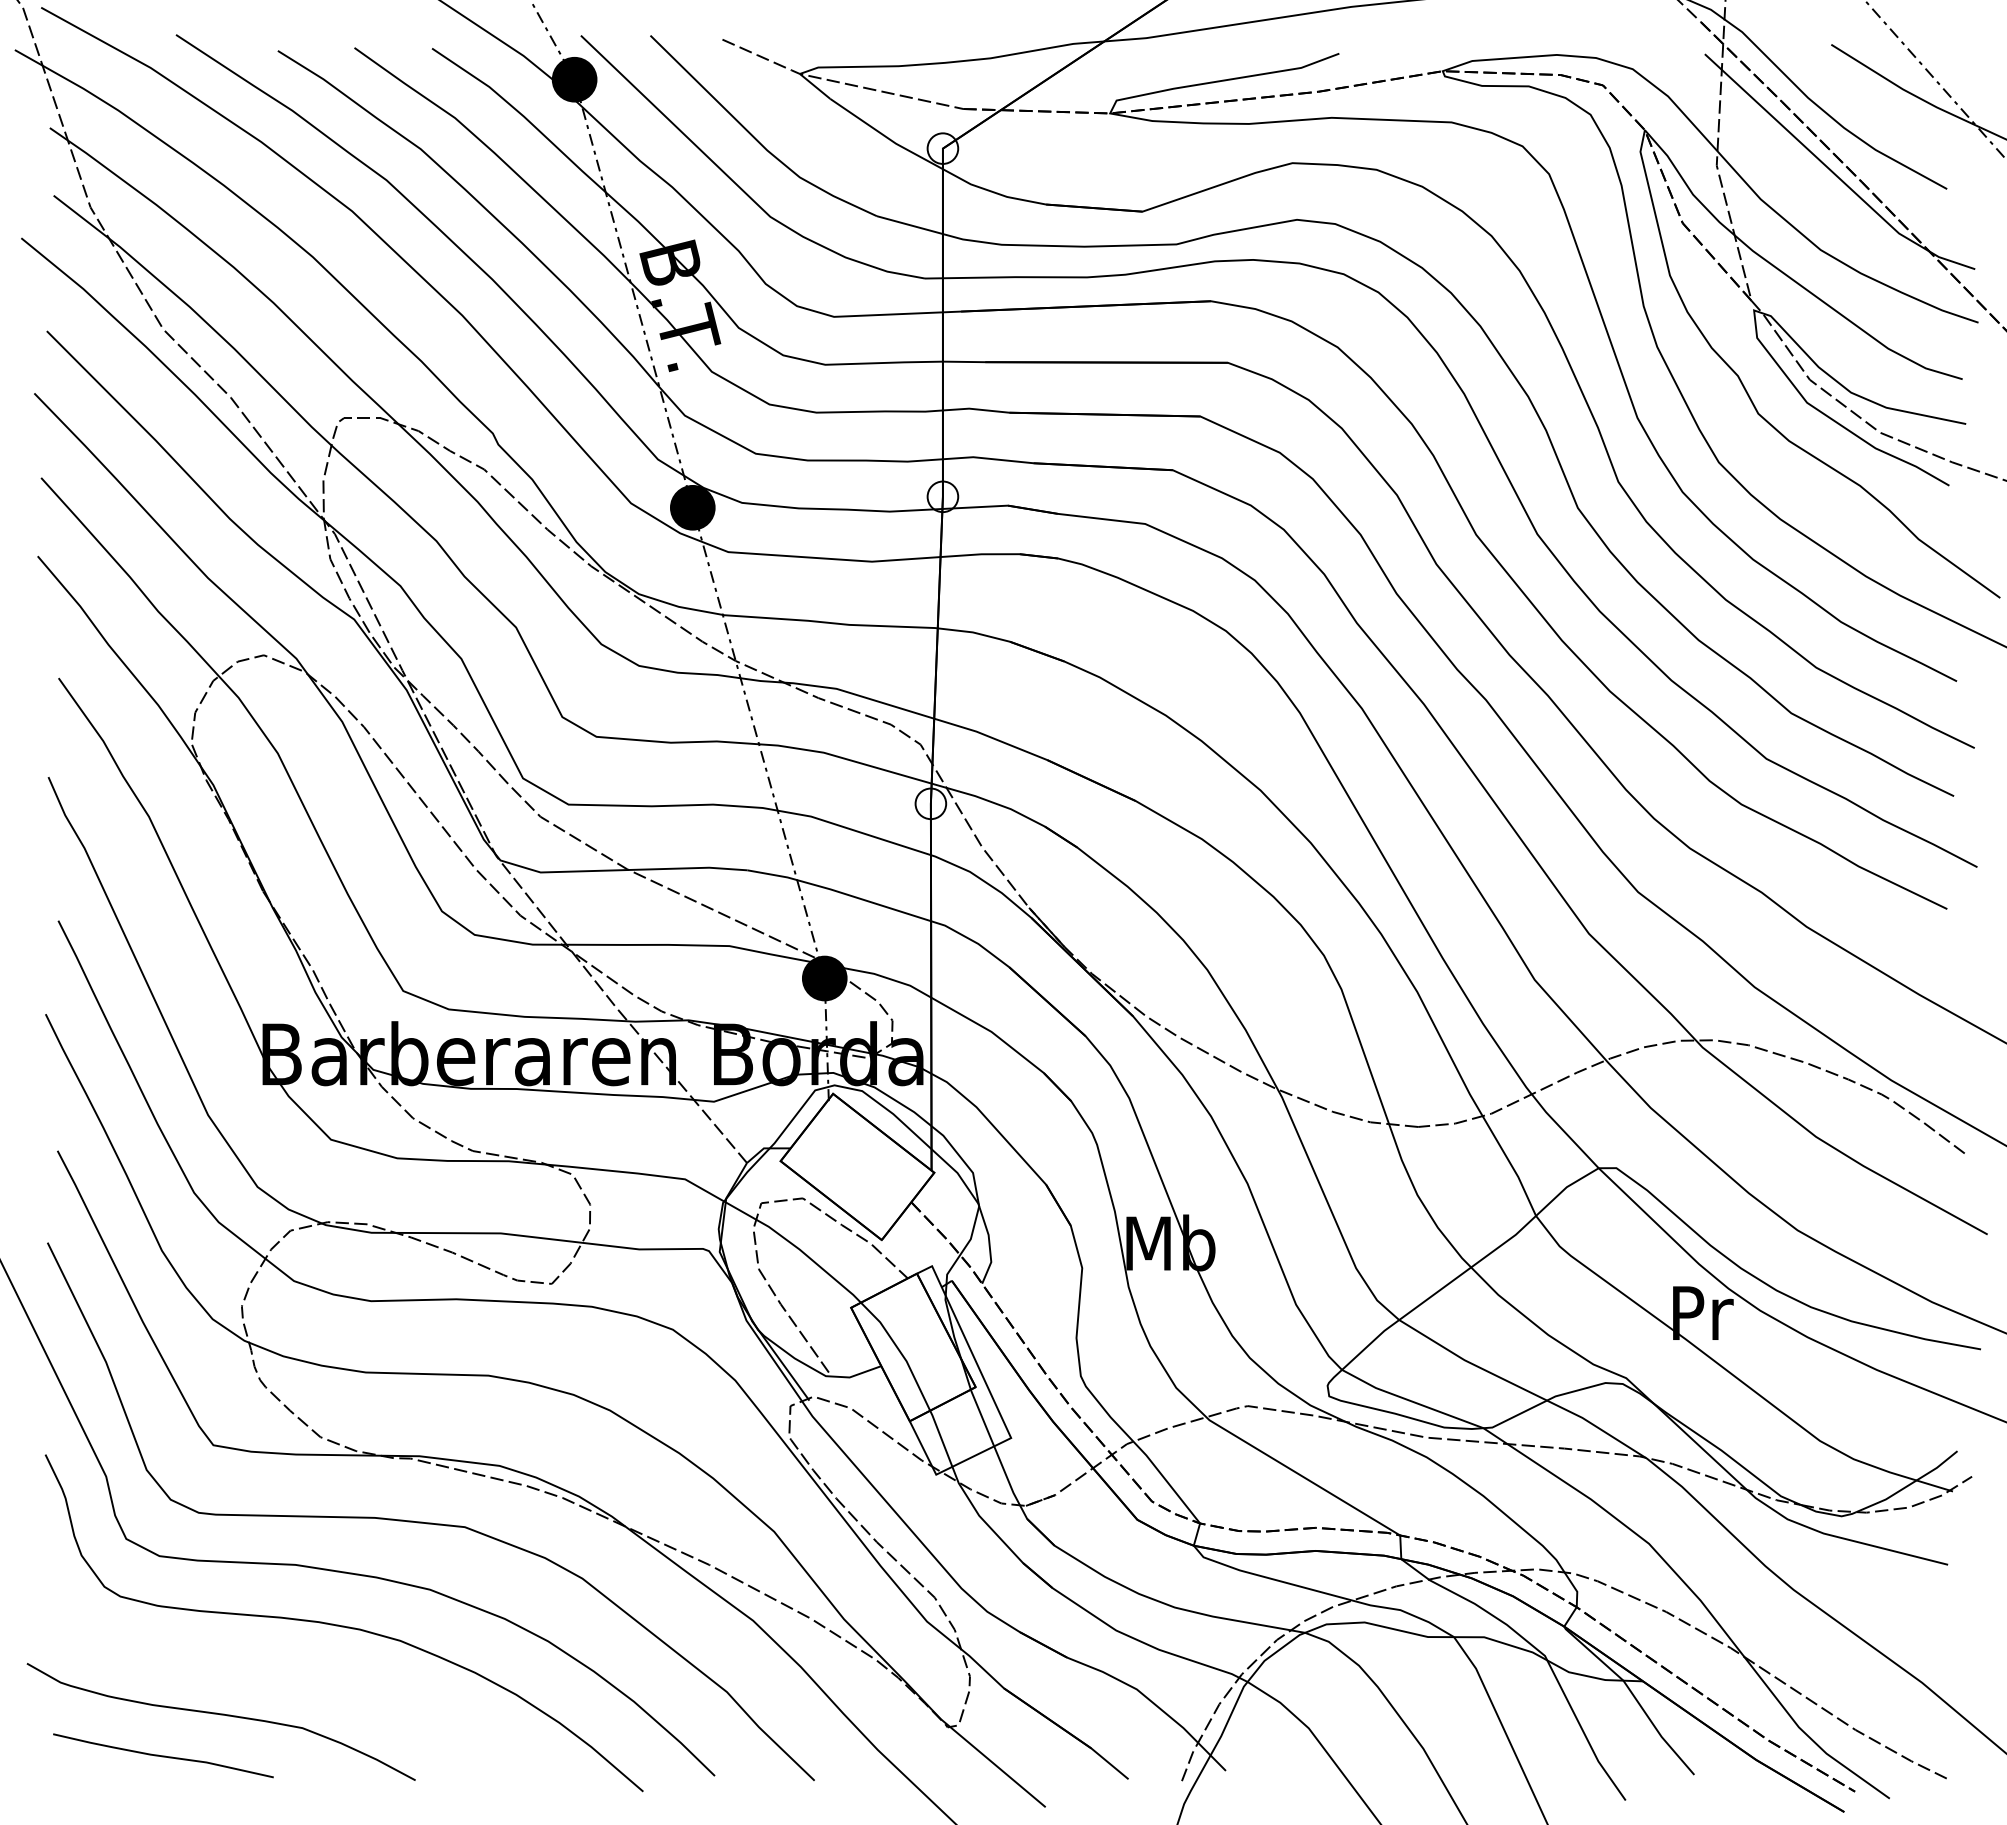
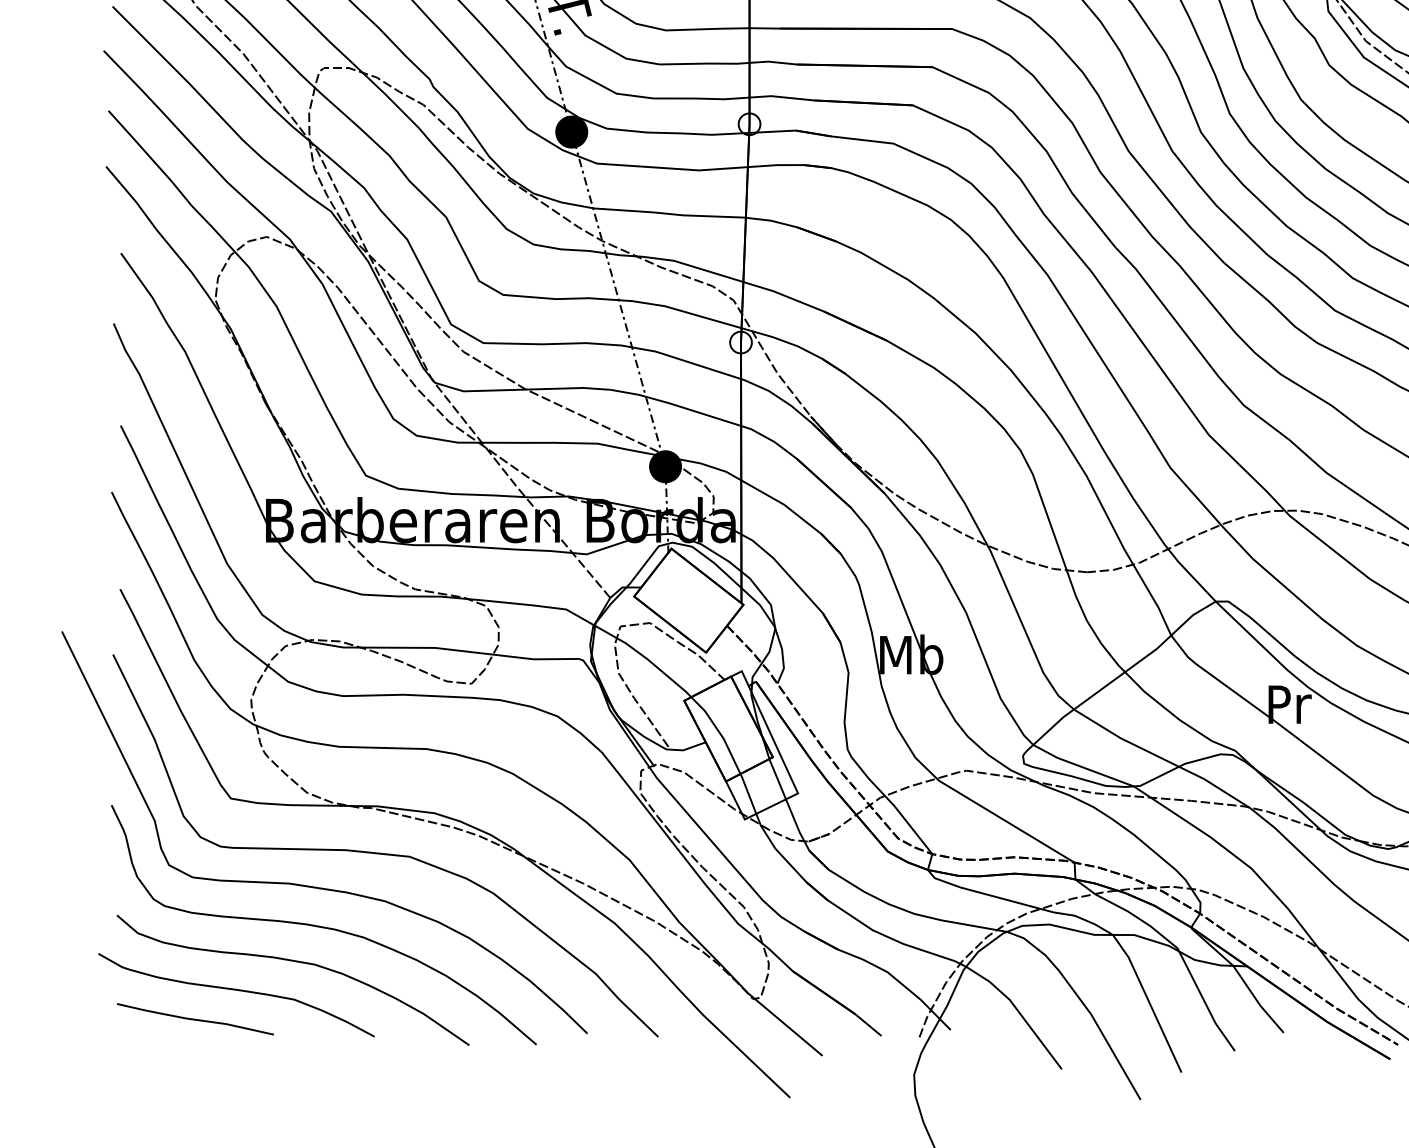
curve: (304, 1675) -> (295, 962), added

